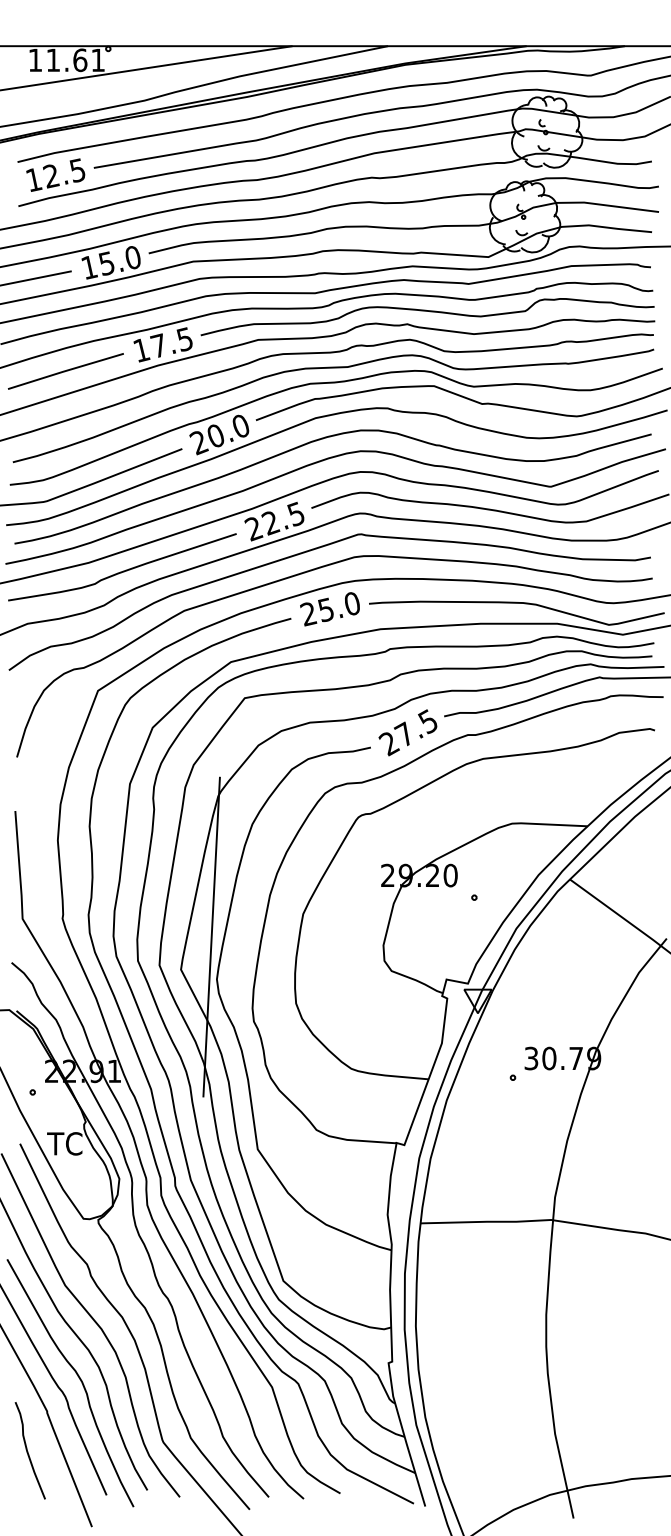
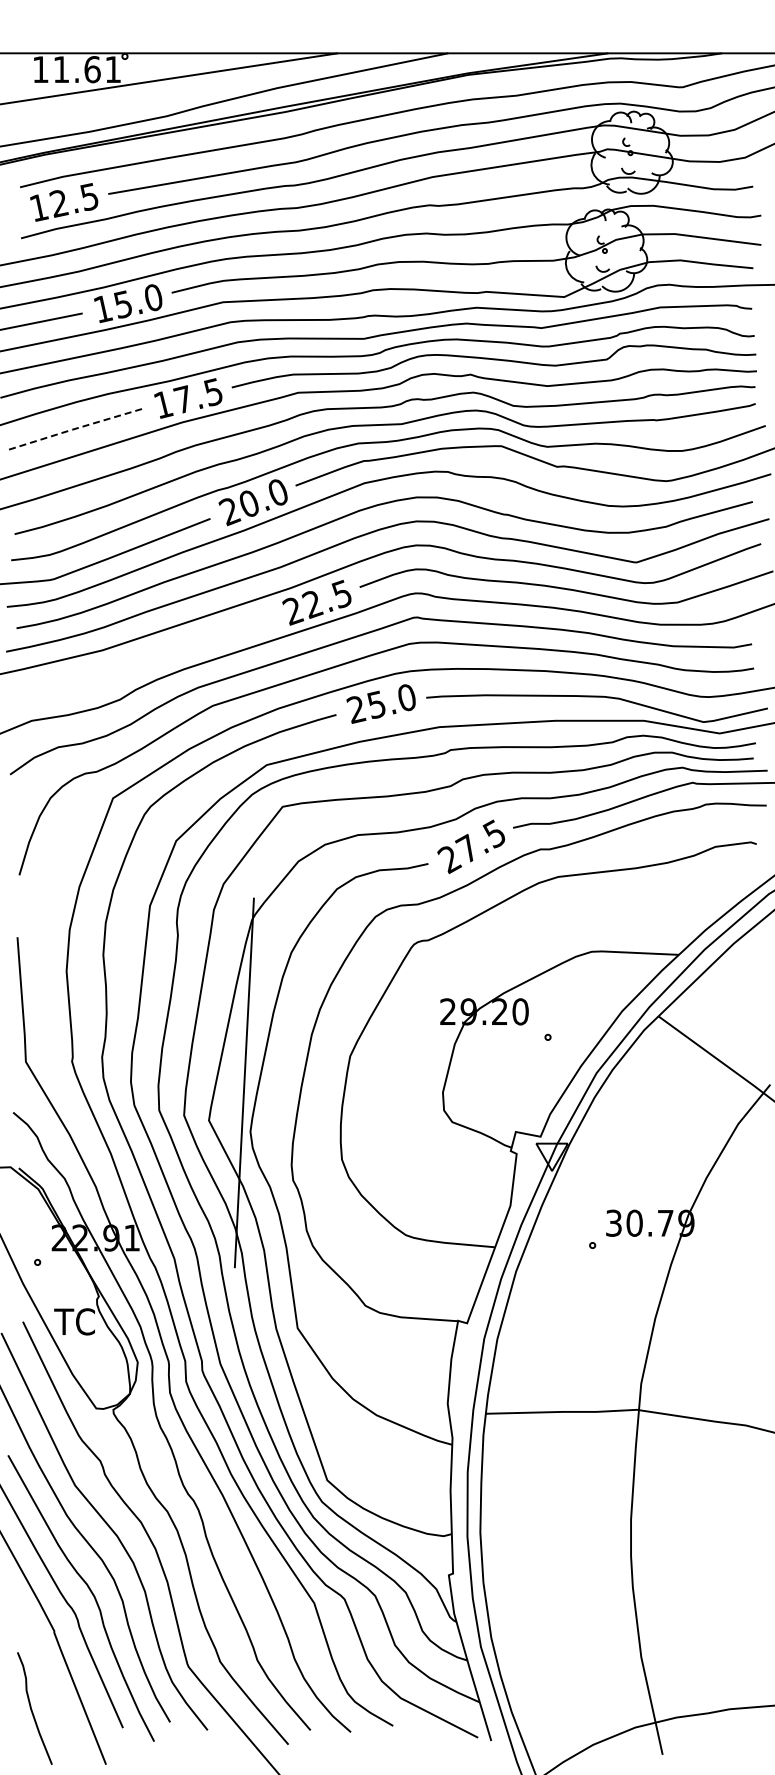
line: (65, 370) -> (75, 428), solid -> dashed
curve: (122, 570) -> (141, 659), removed
curve: (28, 1451) -> (32, 1709), moved

